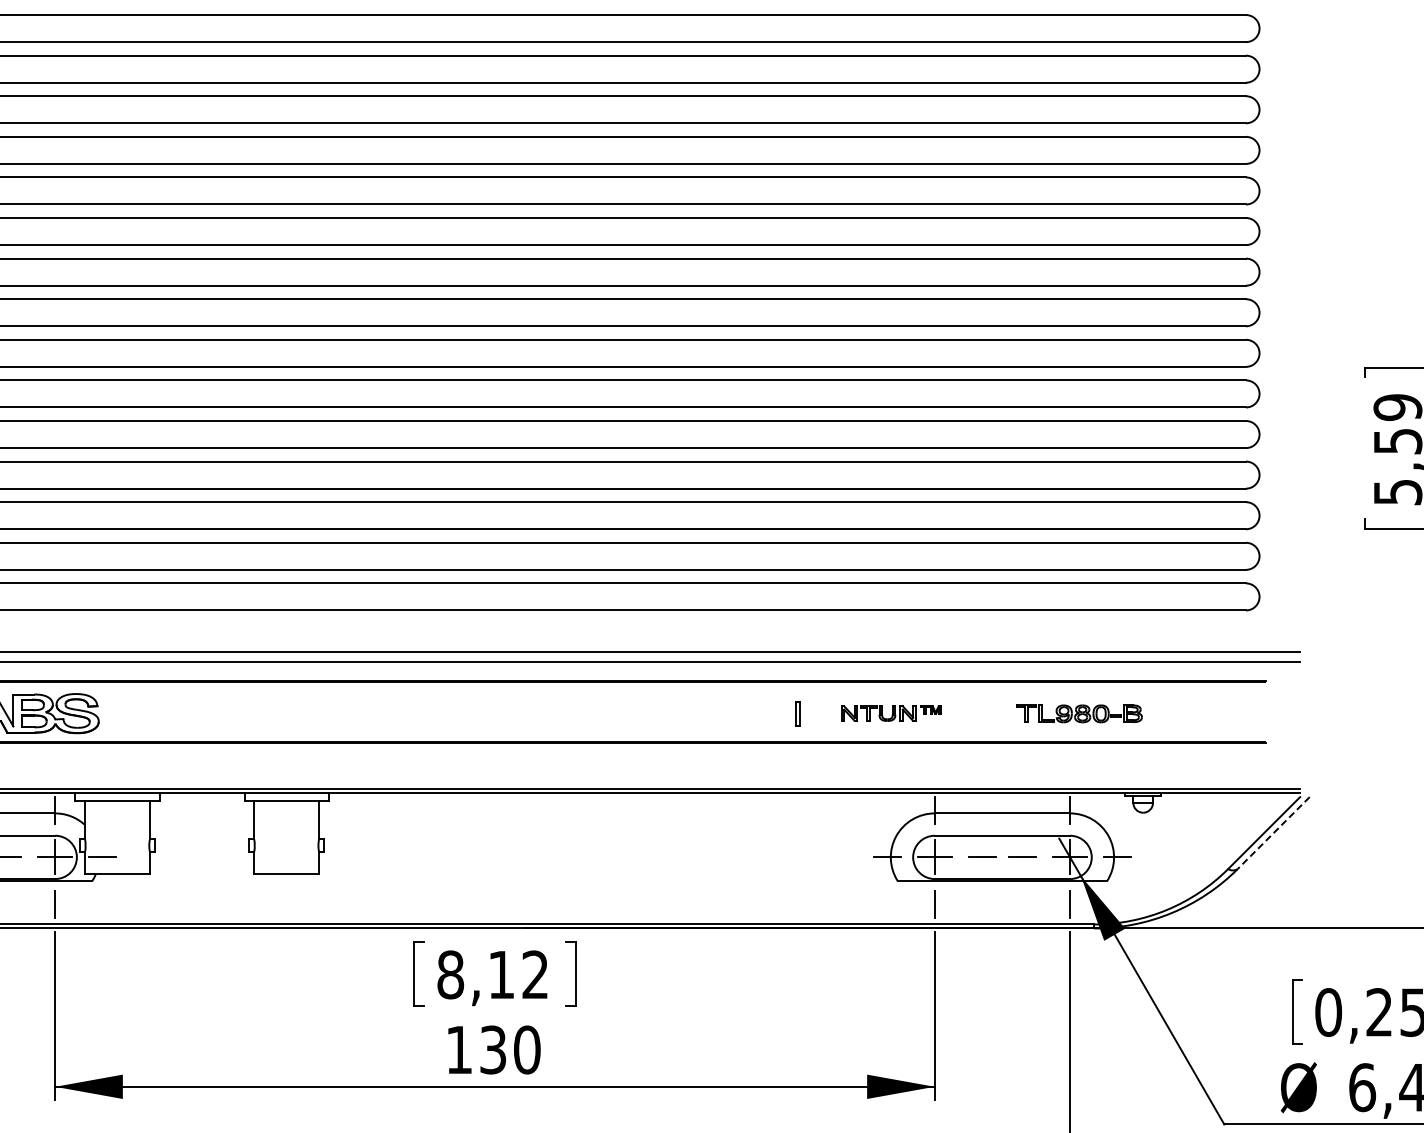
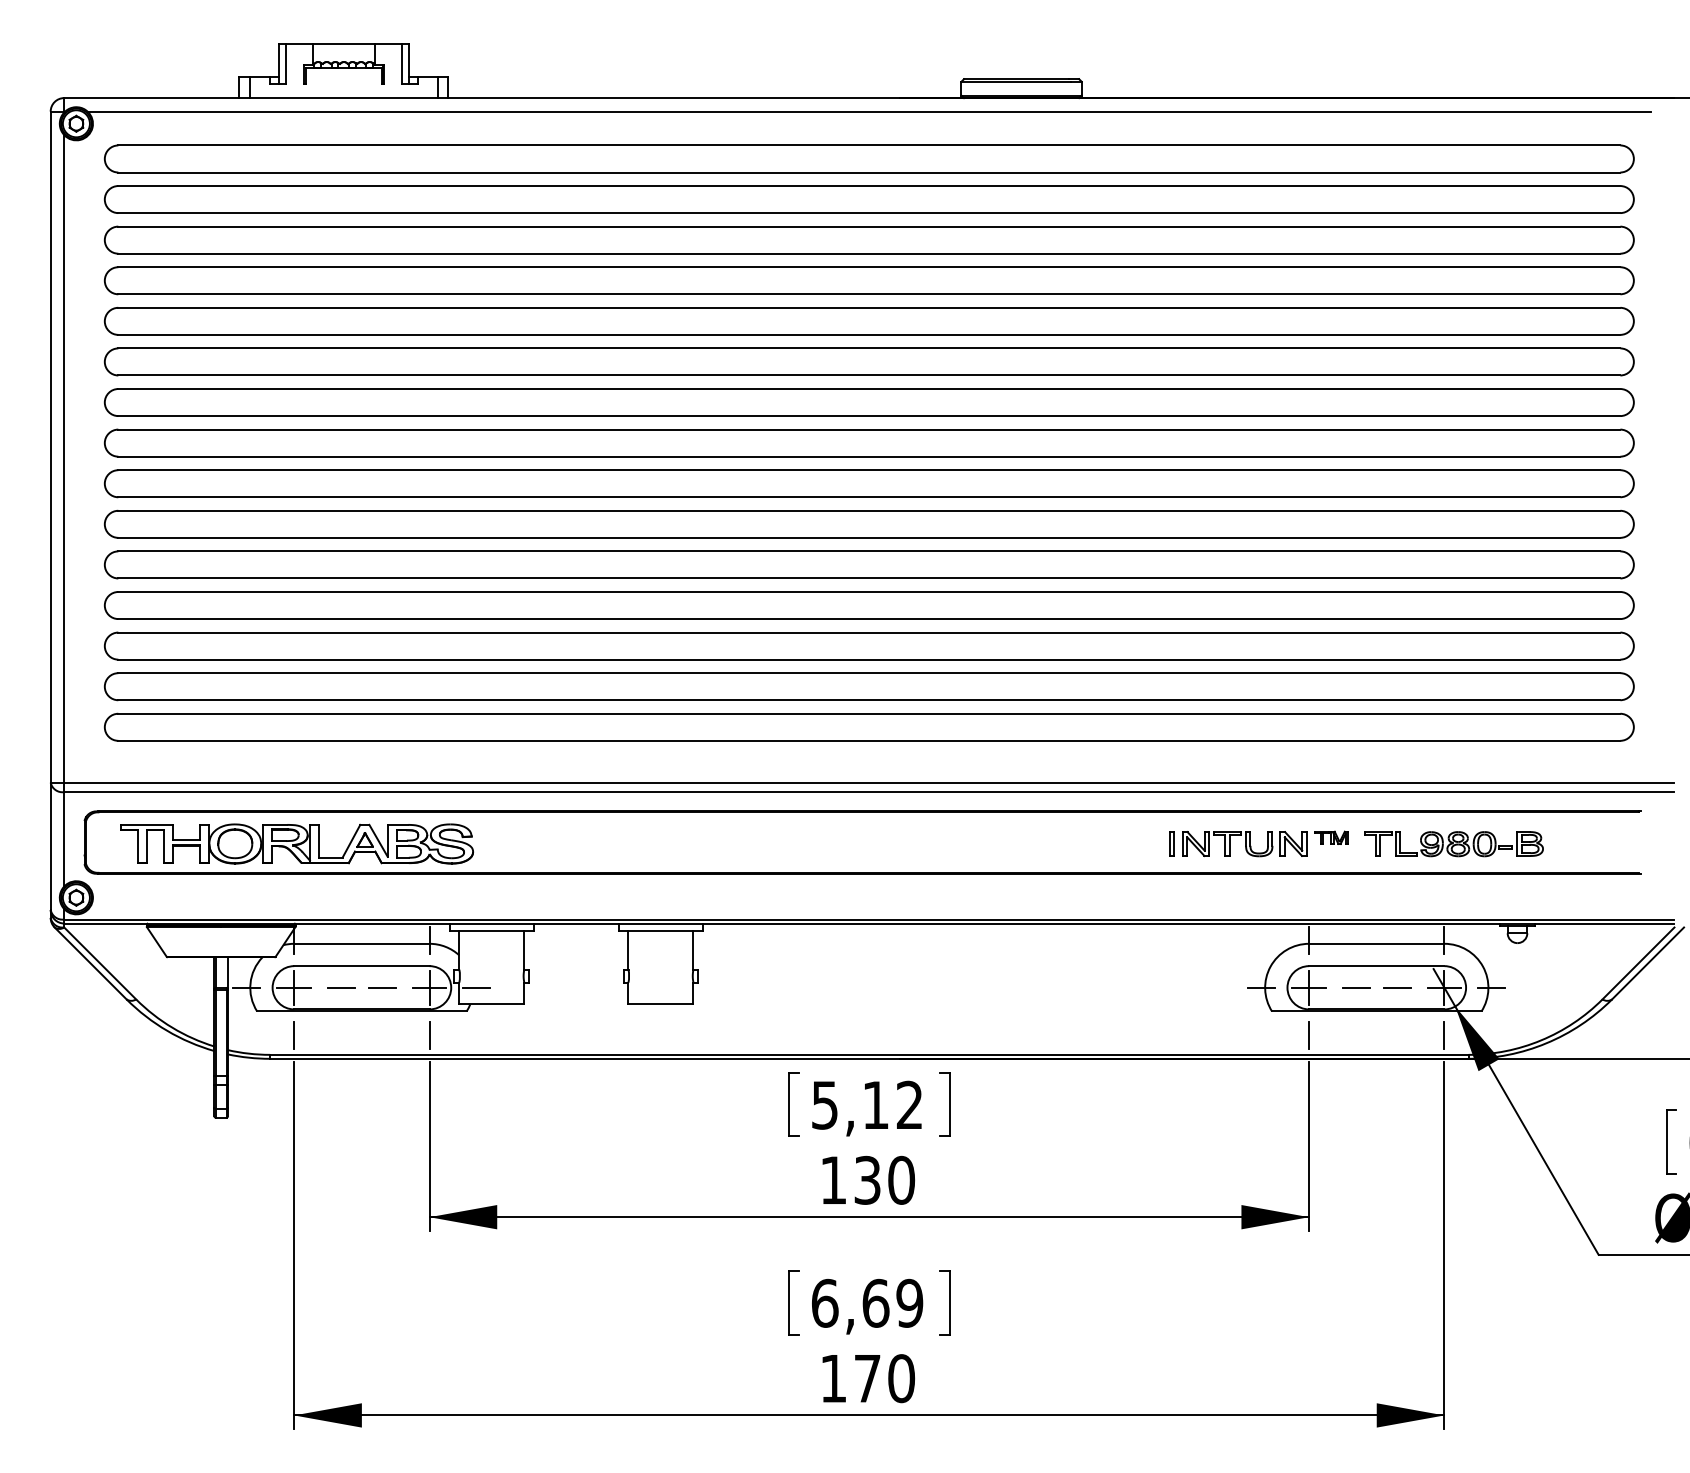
part: (891, 713) -> (1265, 843), size x1.67
part: (1079, 714) -> (1453, 844), size x1.43
line: (1274, 833) -> (1648, 963), dashed -> solid
text: (450, 974) -> (824, 1104), 8,12 -> 5,12

